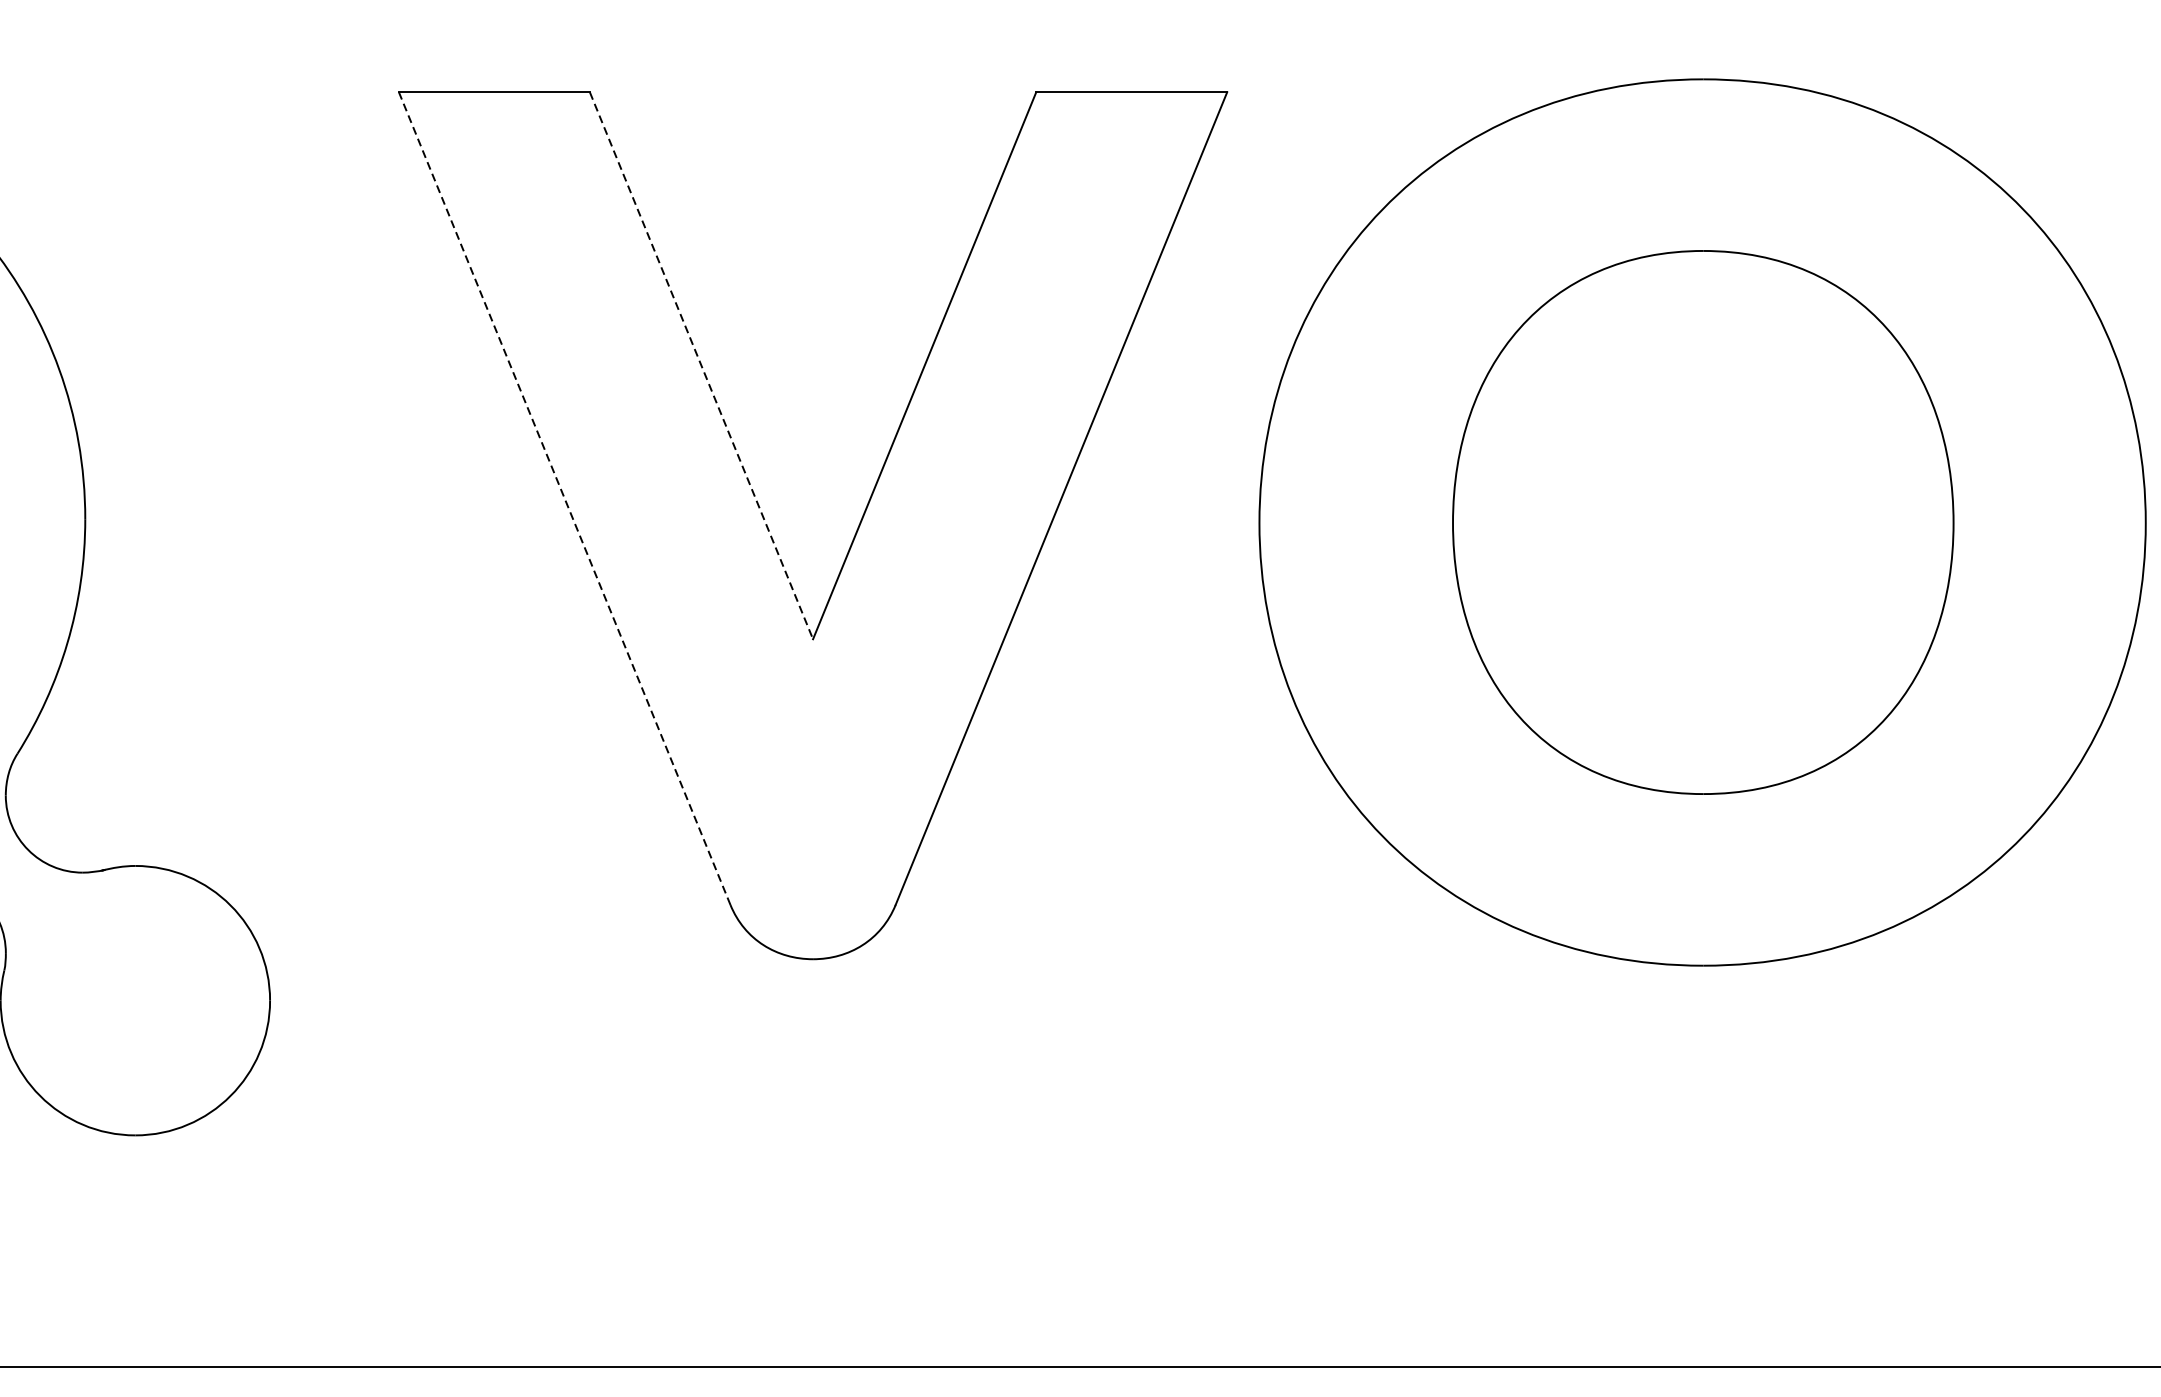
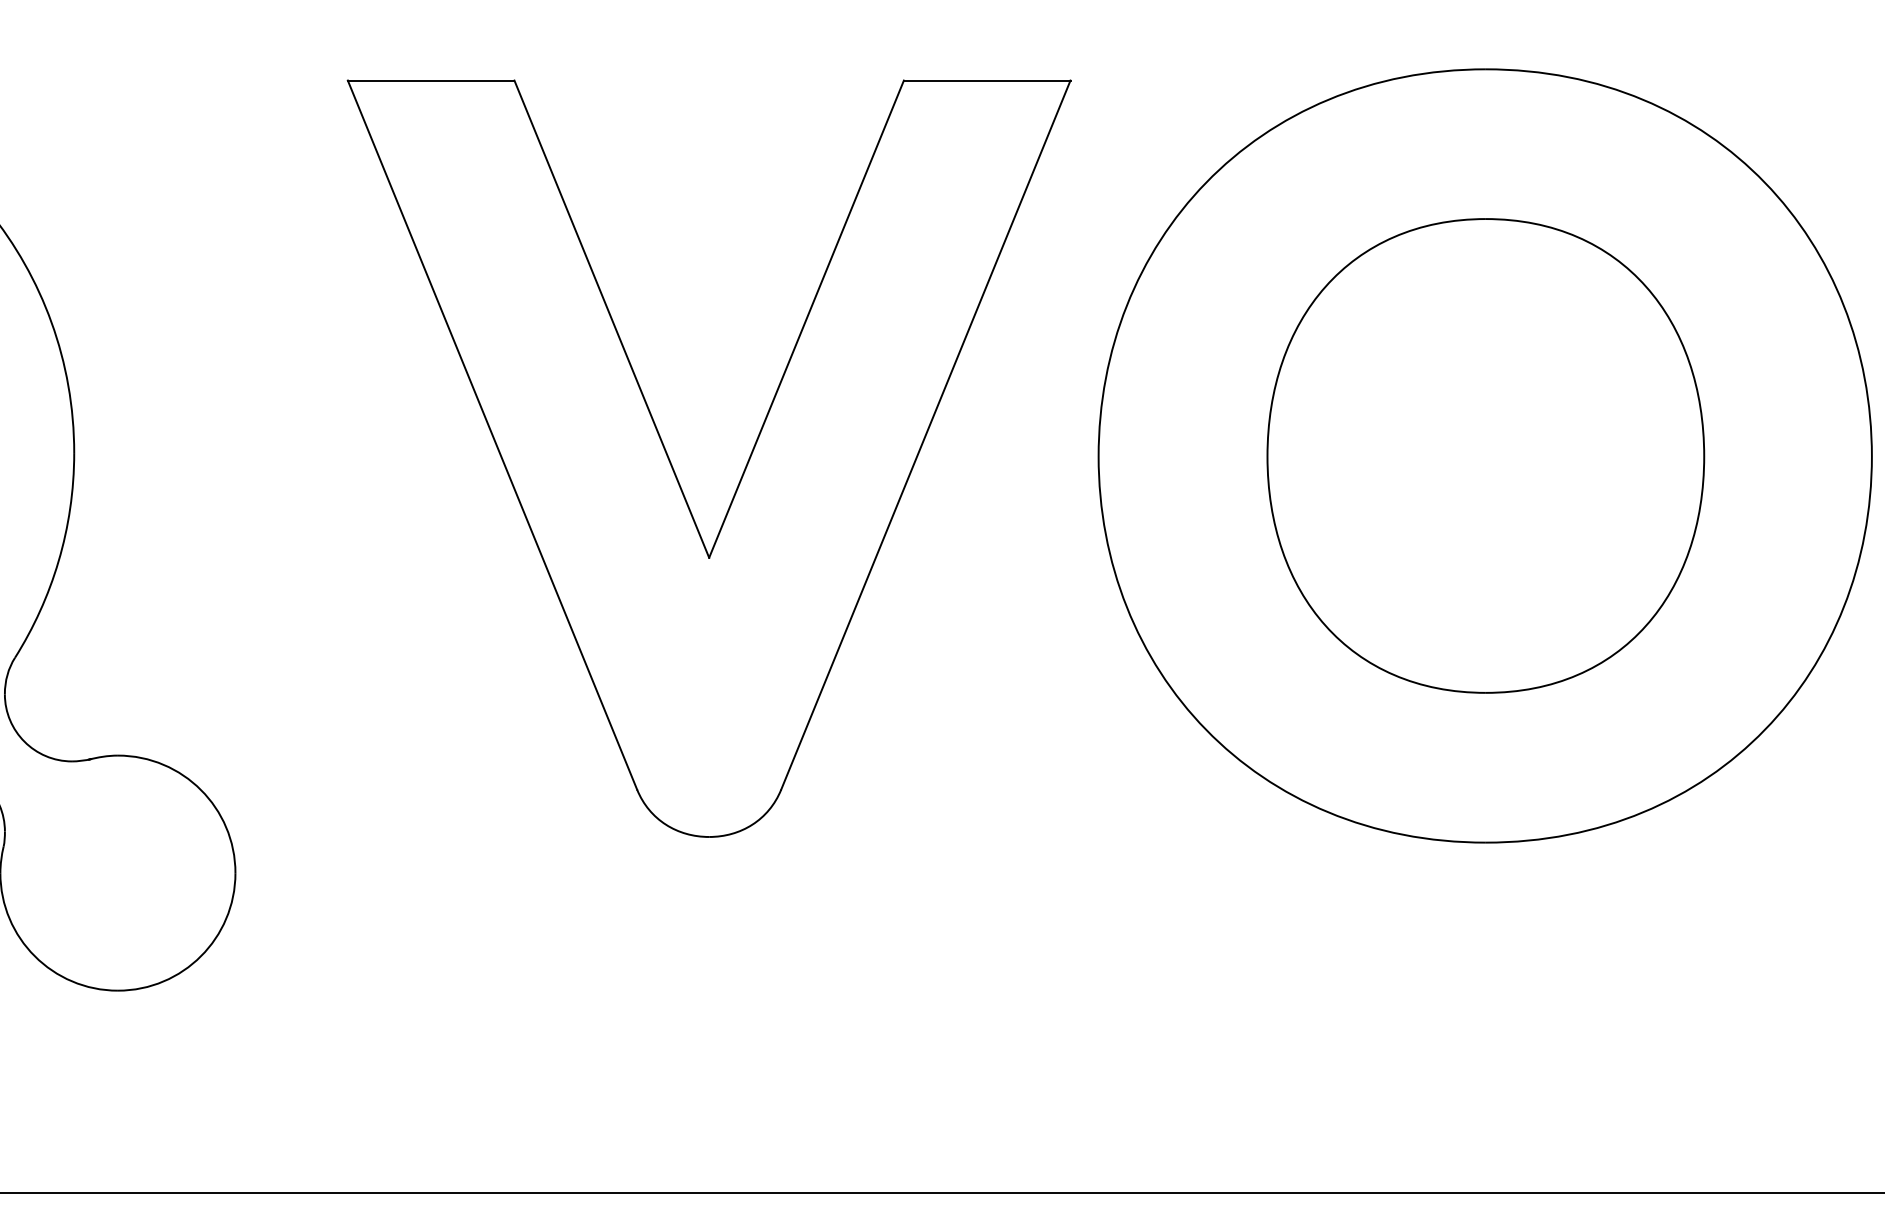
line: (701, 366) -> (611, 319), dashed -> solid
line: (564, 499) -> (492, 435), dashed -> solid

